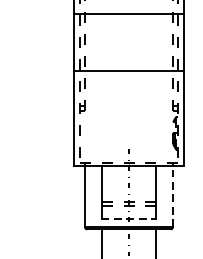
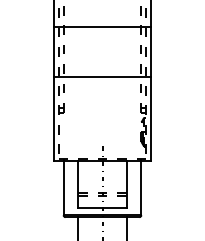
line: (173, 196) -> (141, 188), dashed -> solid
line: (129, 219) -> (102, 208), dashed -> solid

